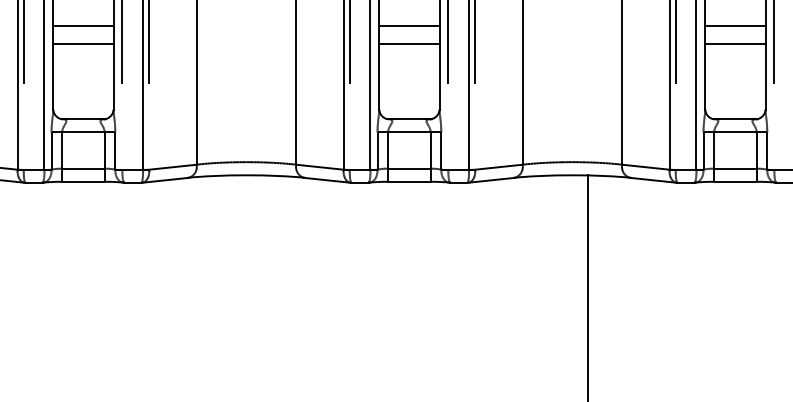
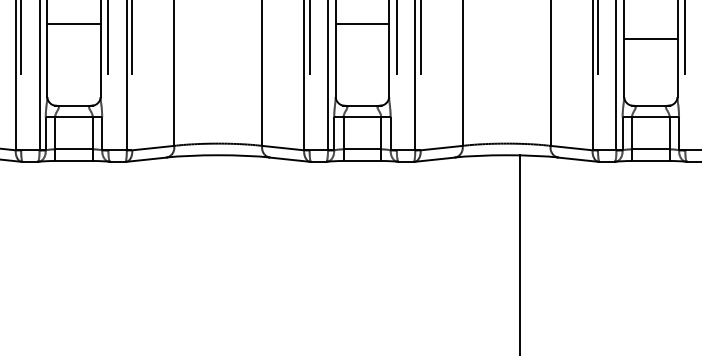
line: (735, 26) -> (650, 23), removed
line: (83, 44) -> (74, 39), removed
line: (409, 44) -> (362, 39), removed

